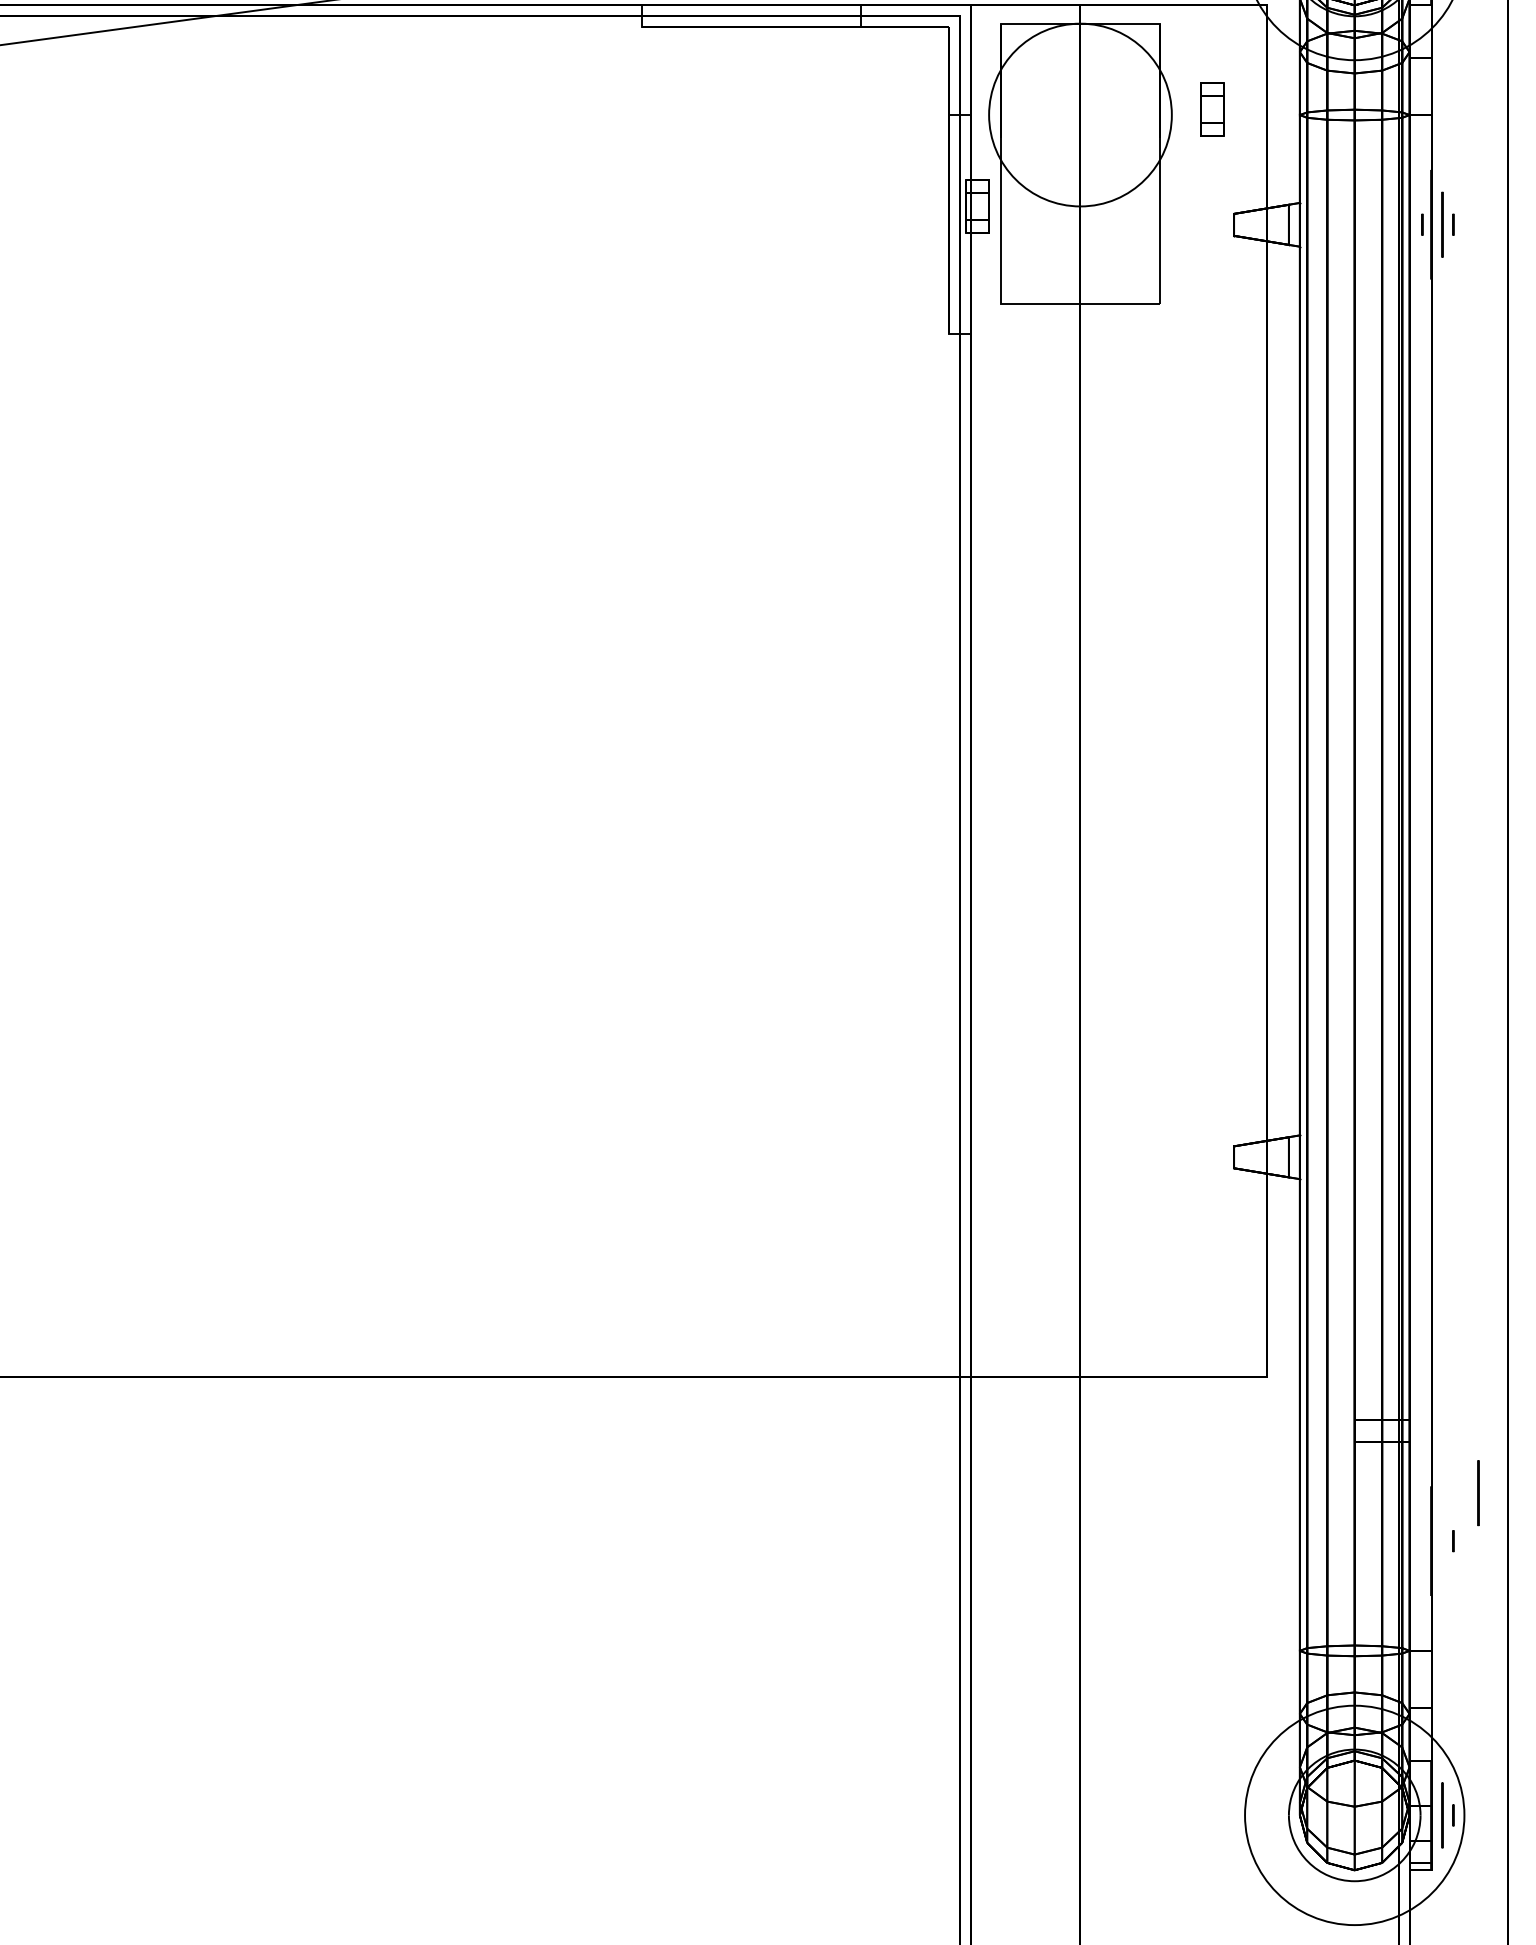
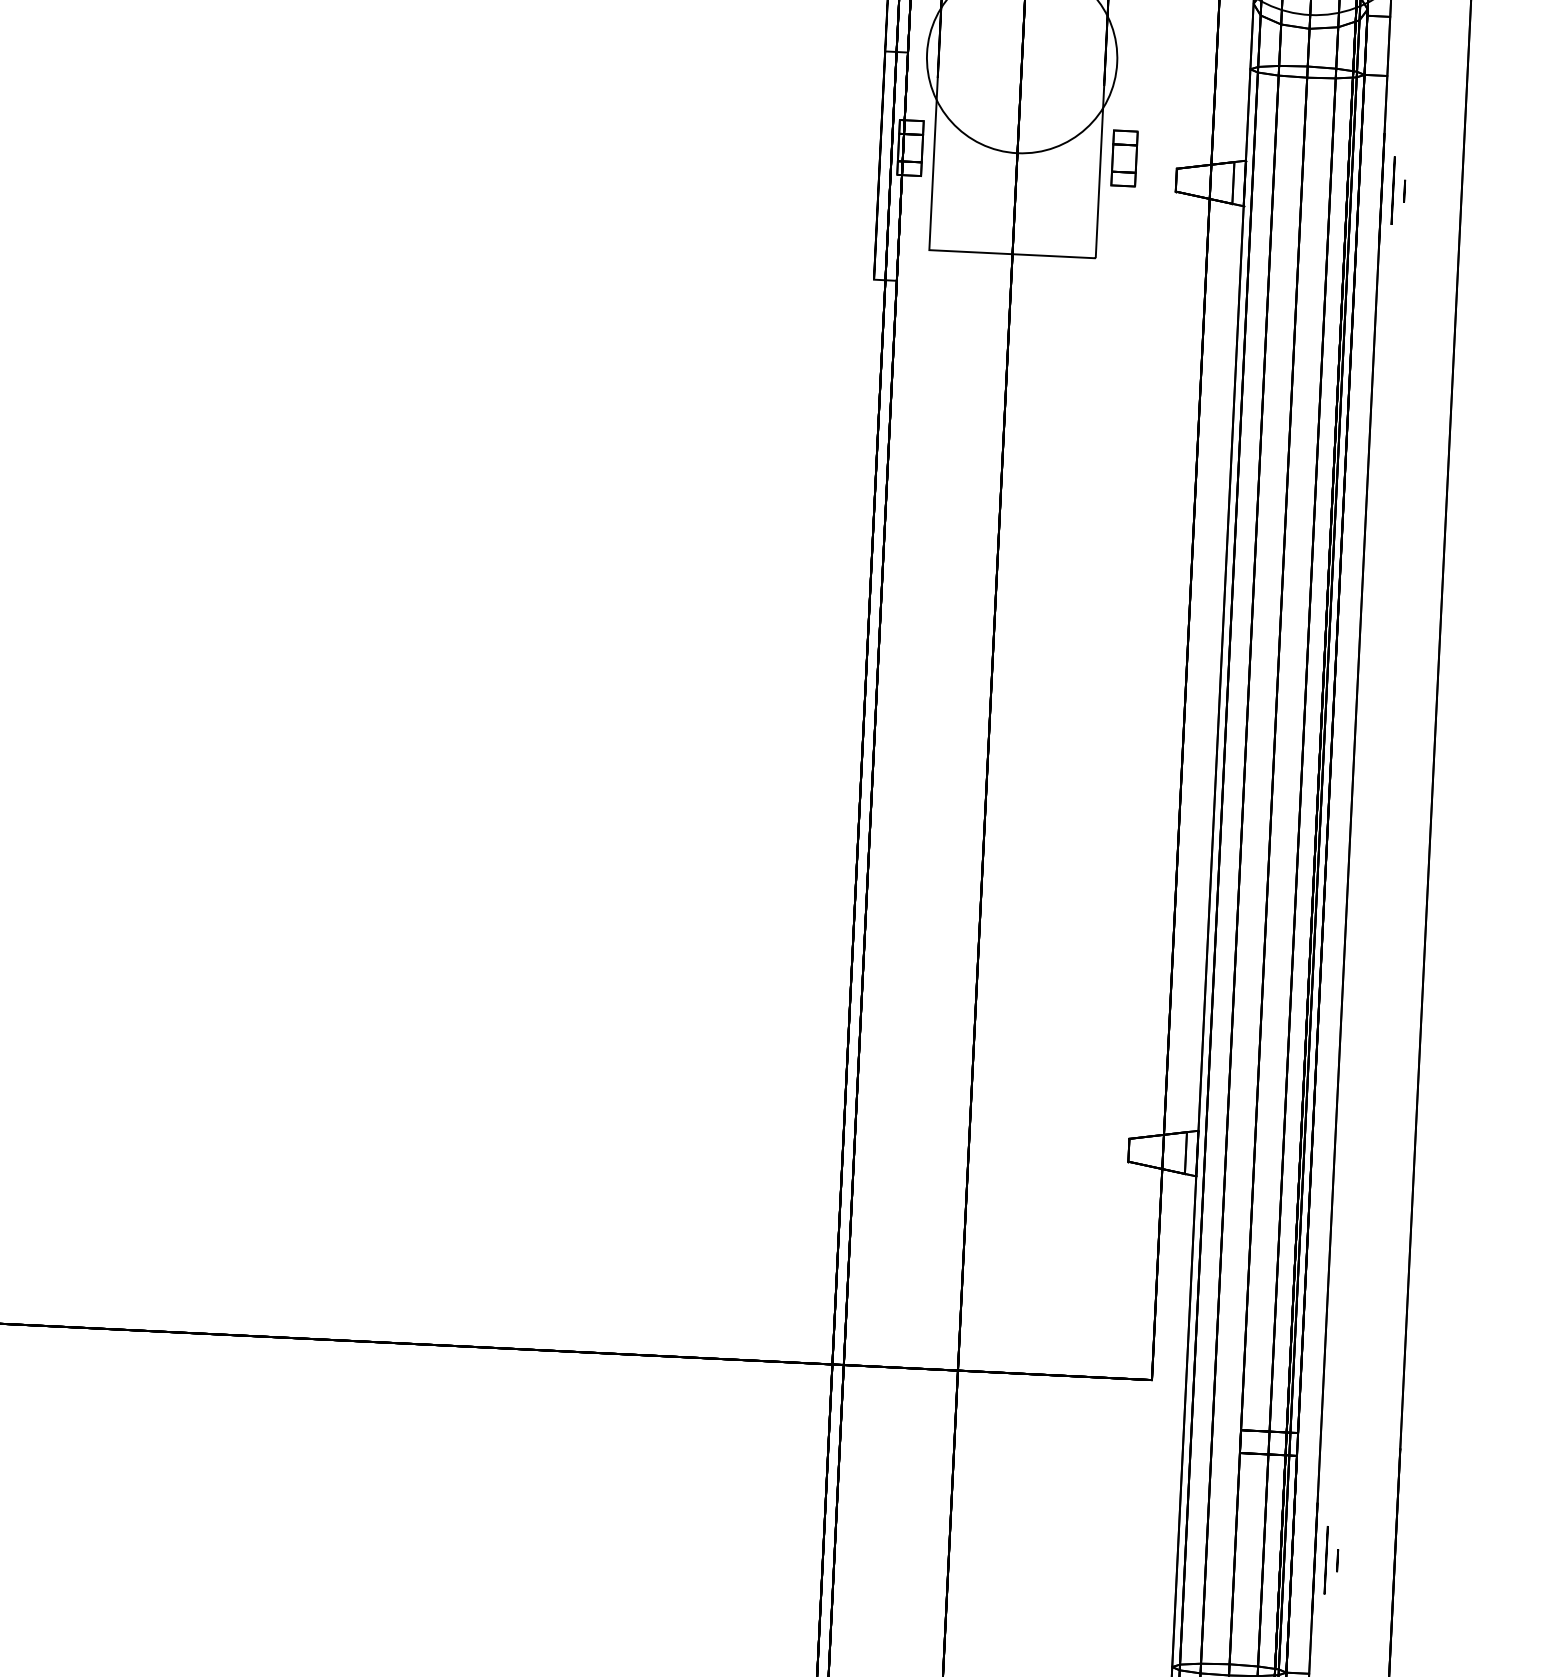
part: (1212, 109) -> (1124, 158), moved
circle: (1422, 224) -> (1372, 189), removed
circle: (1478, 1493) -> (1326, 1560), moved

